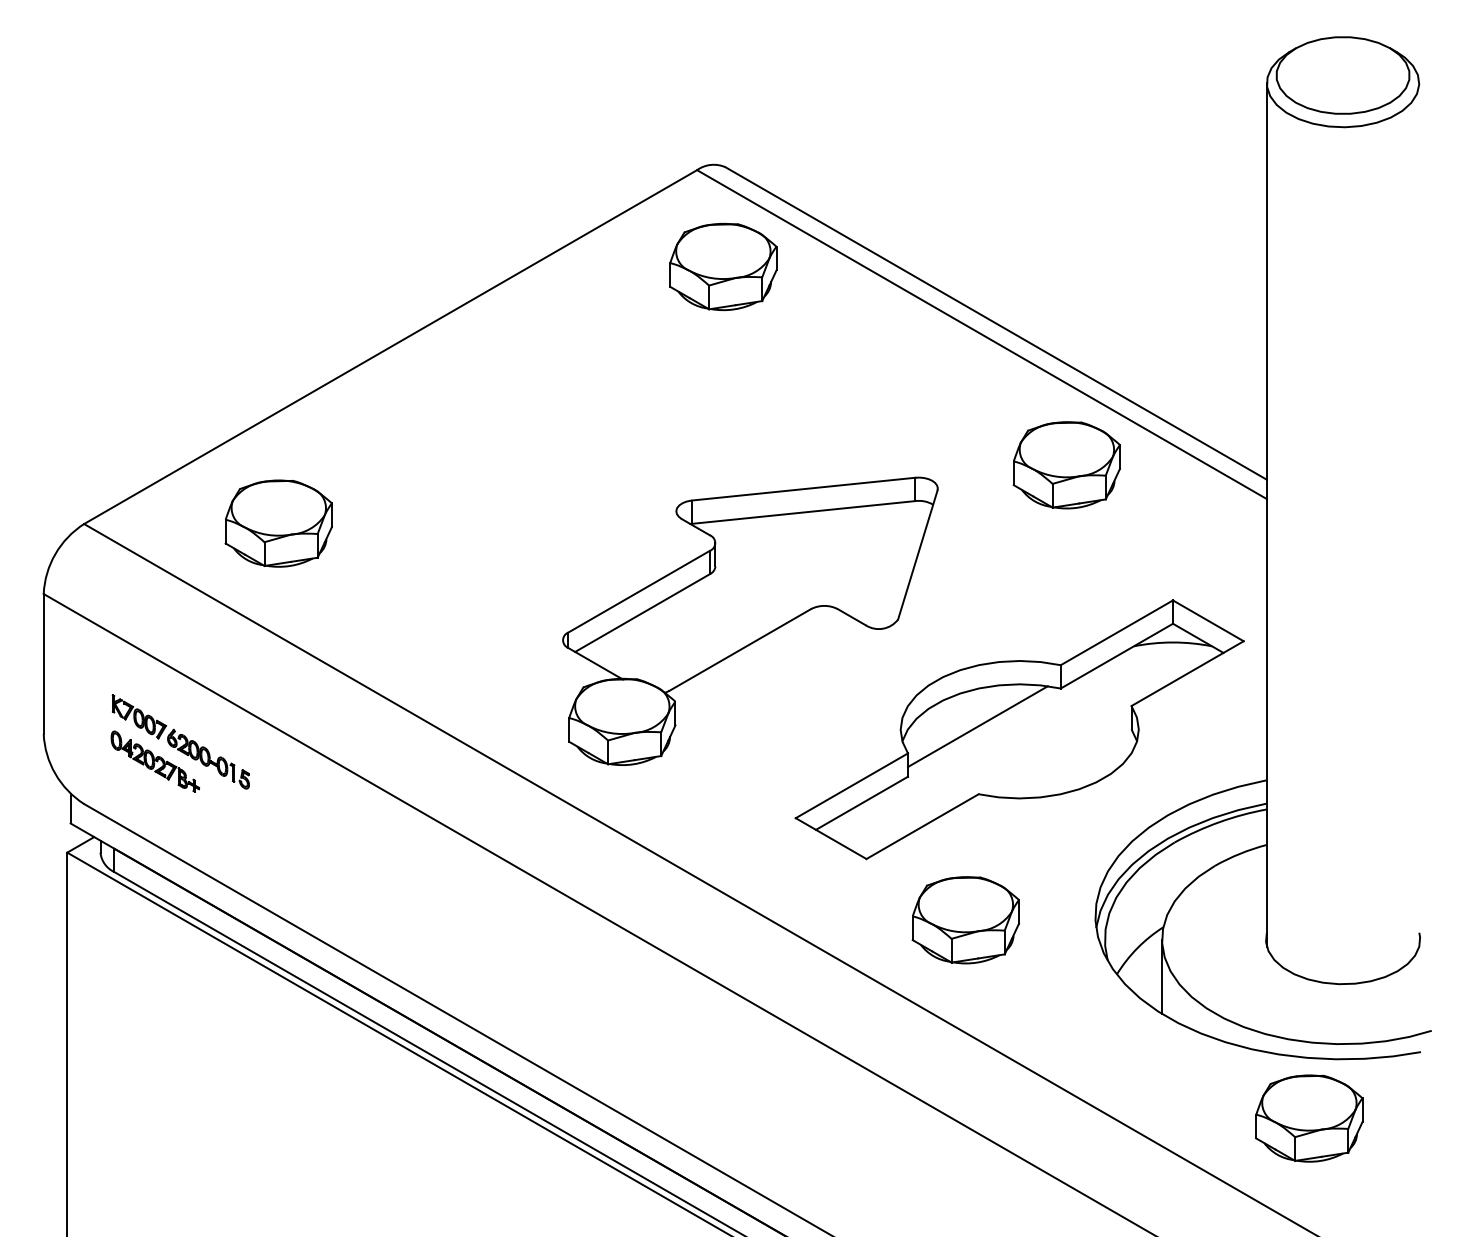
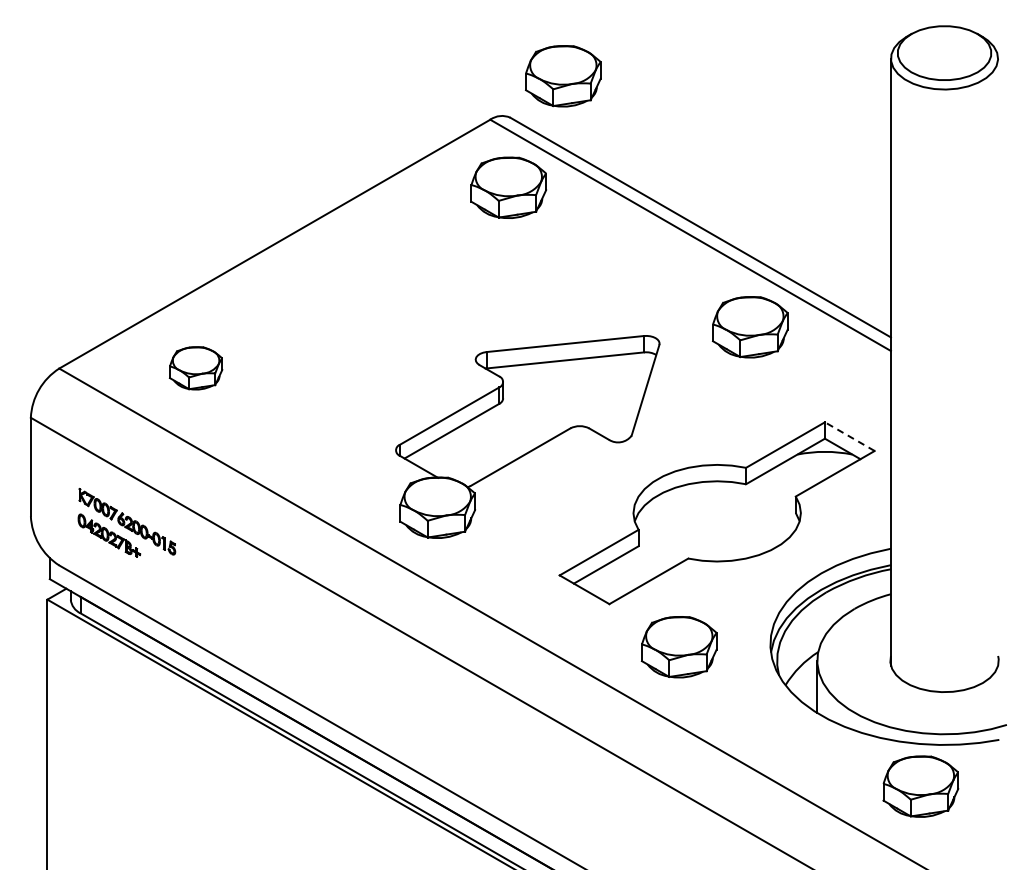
part: (801, 108) -> (563, 76), added
part: (277, 523) -> (195, 368), size x0.7
line: (1207, 620) -> (849, 436), solid -> dashed
line: (977, 725) -> (687, 510), removed

